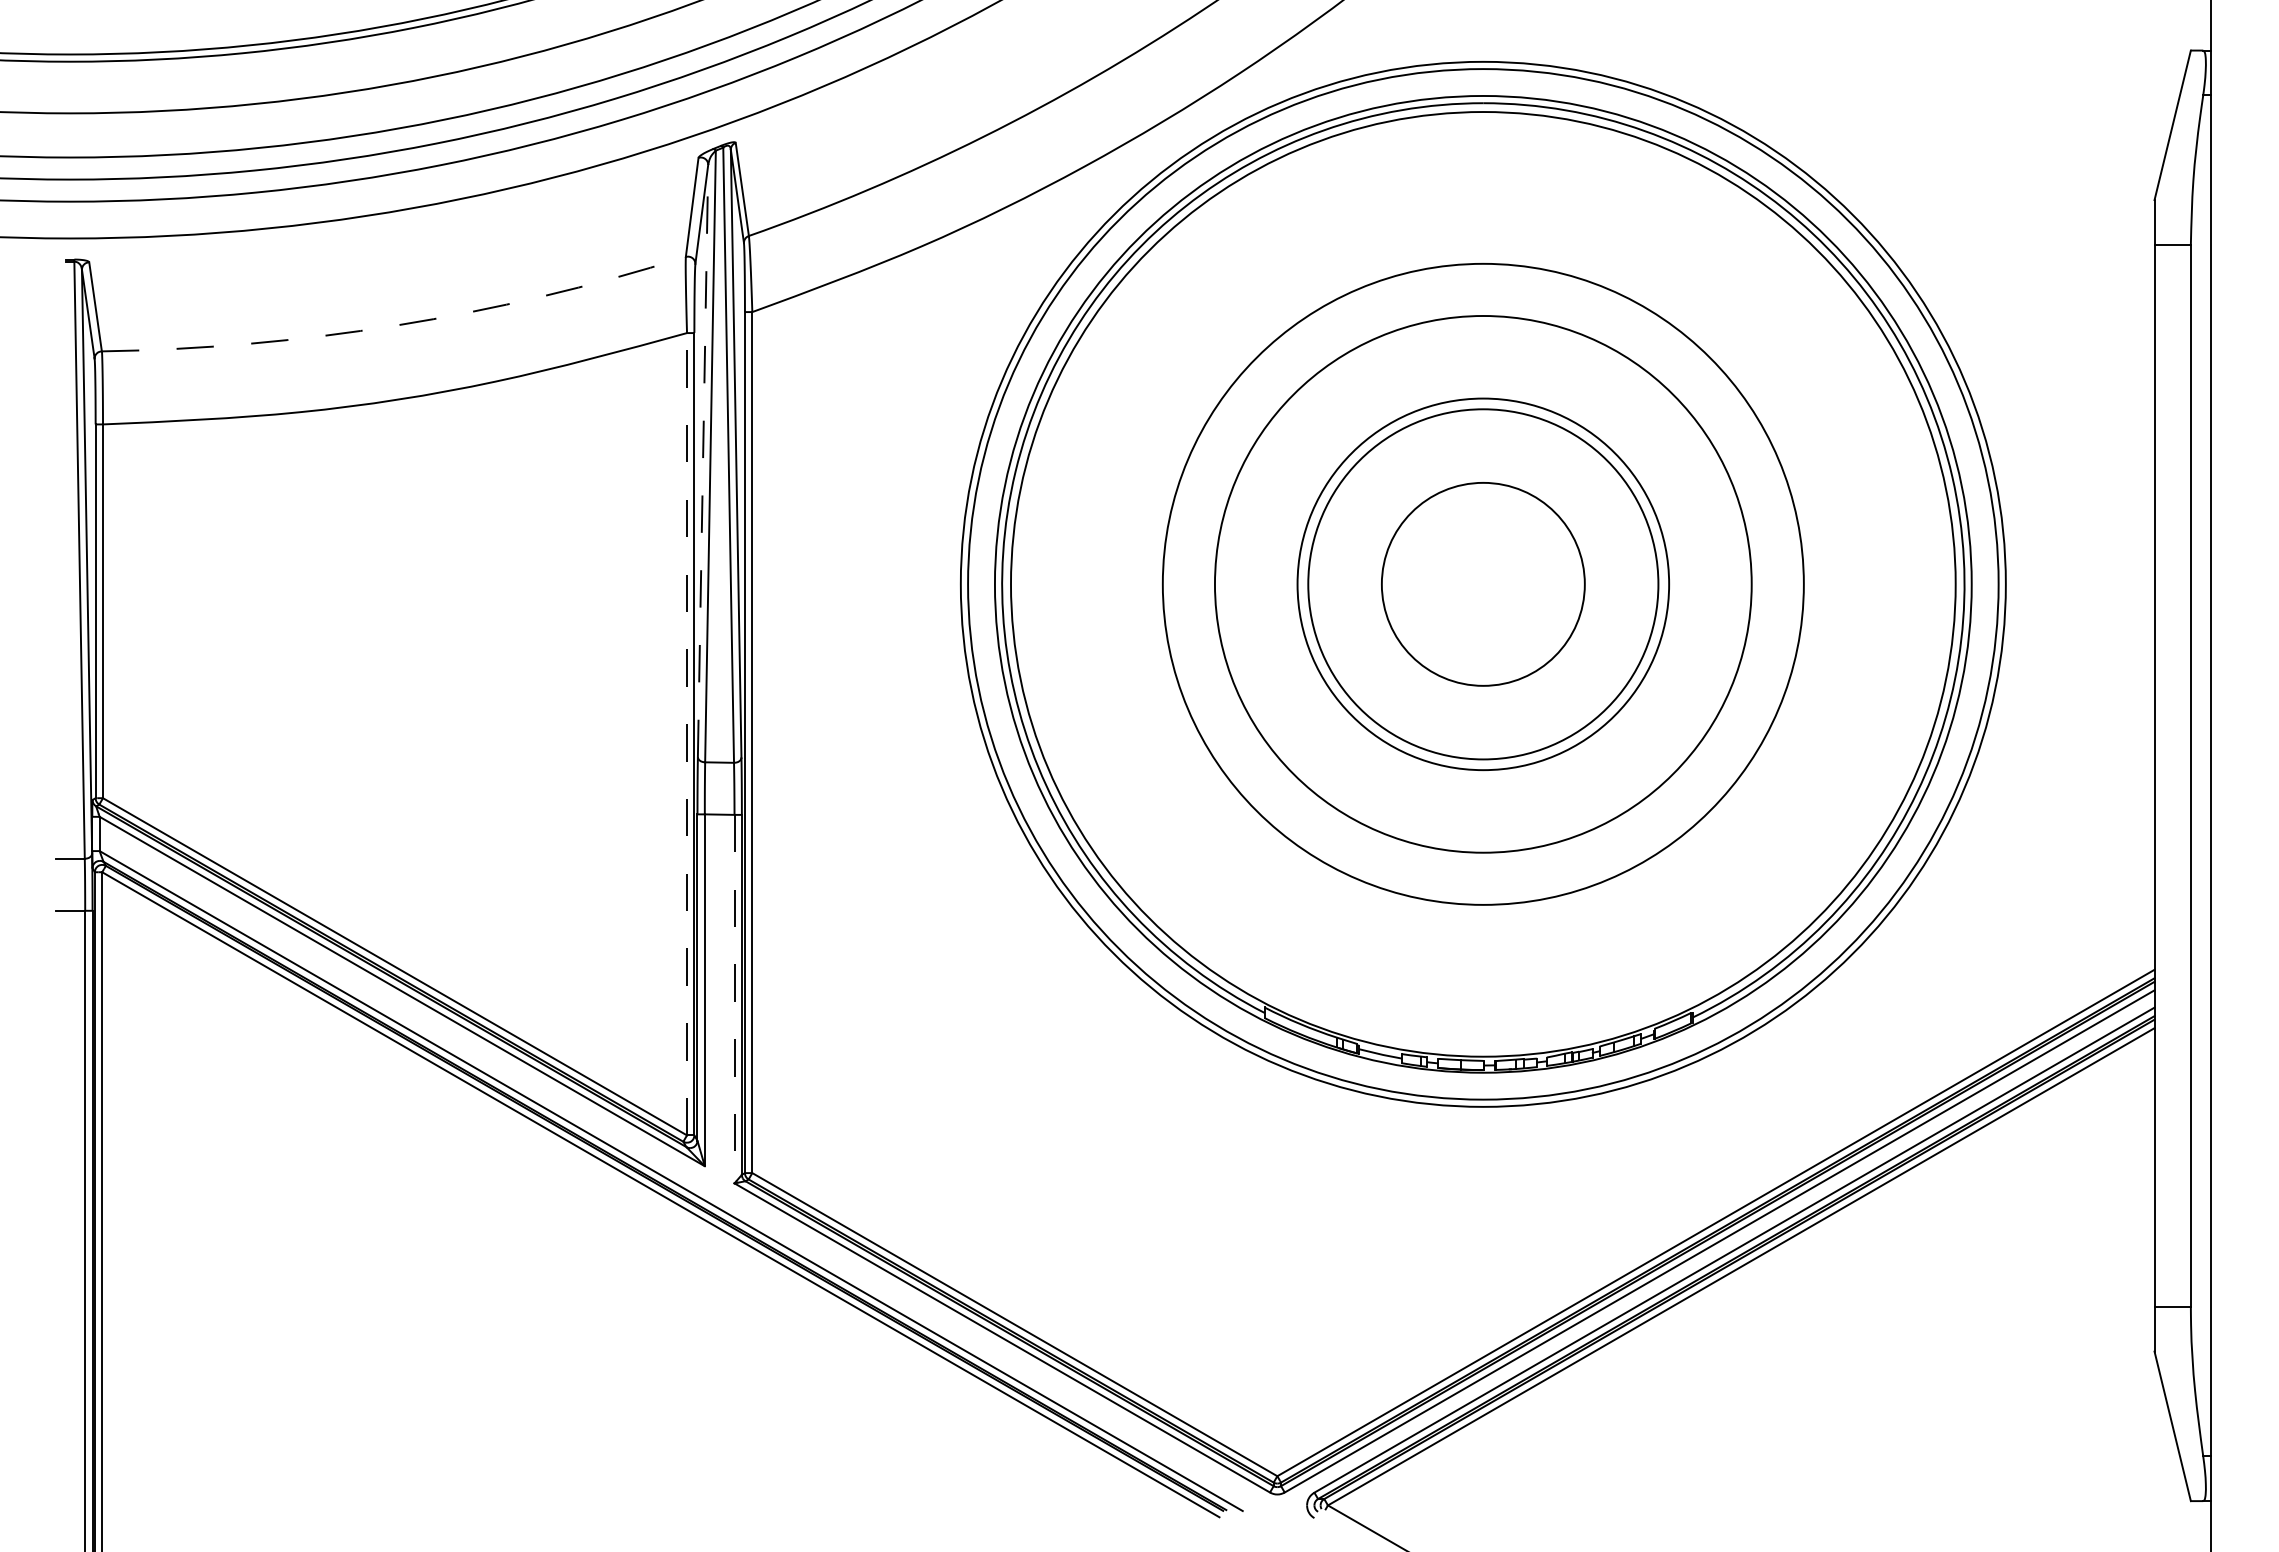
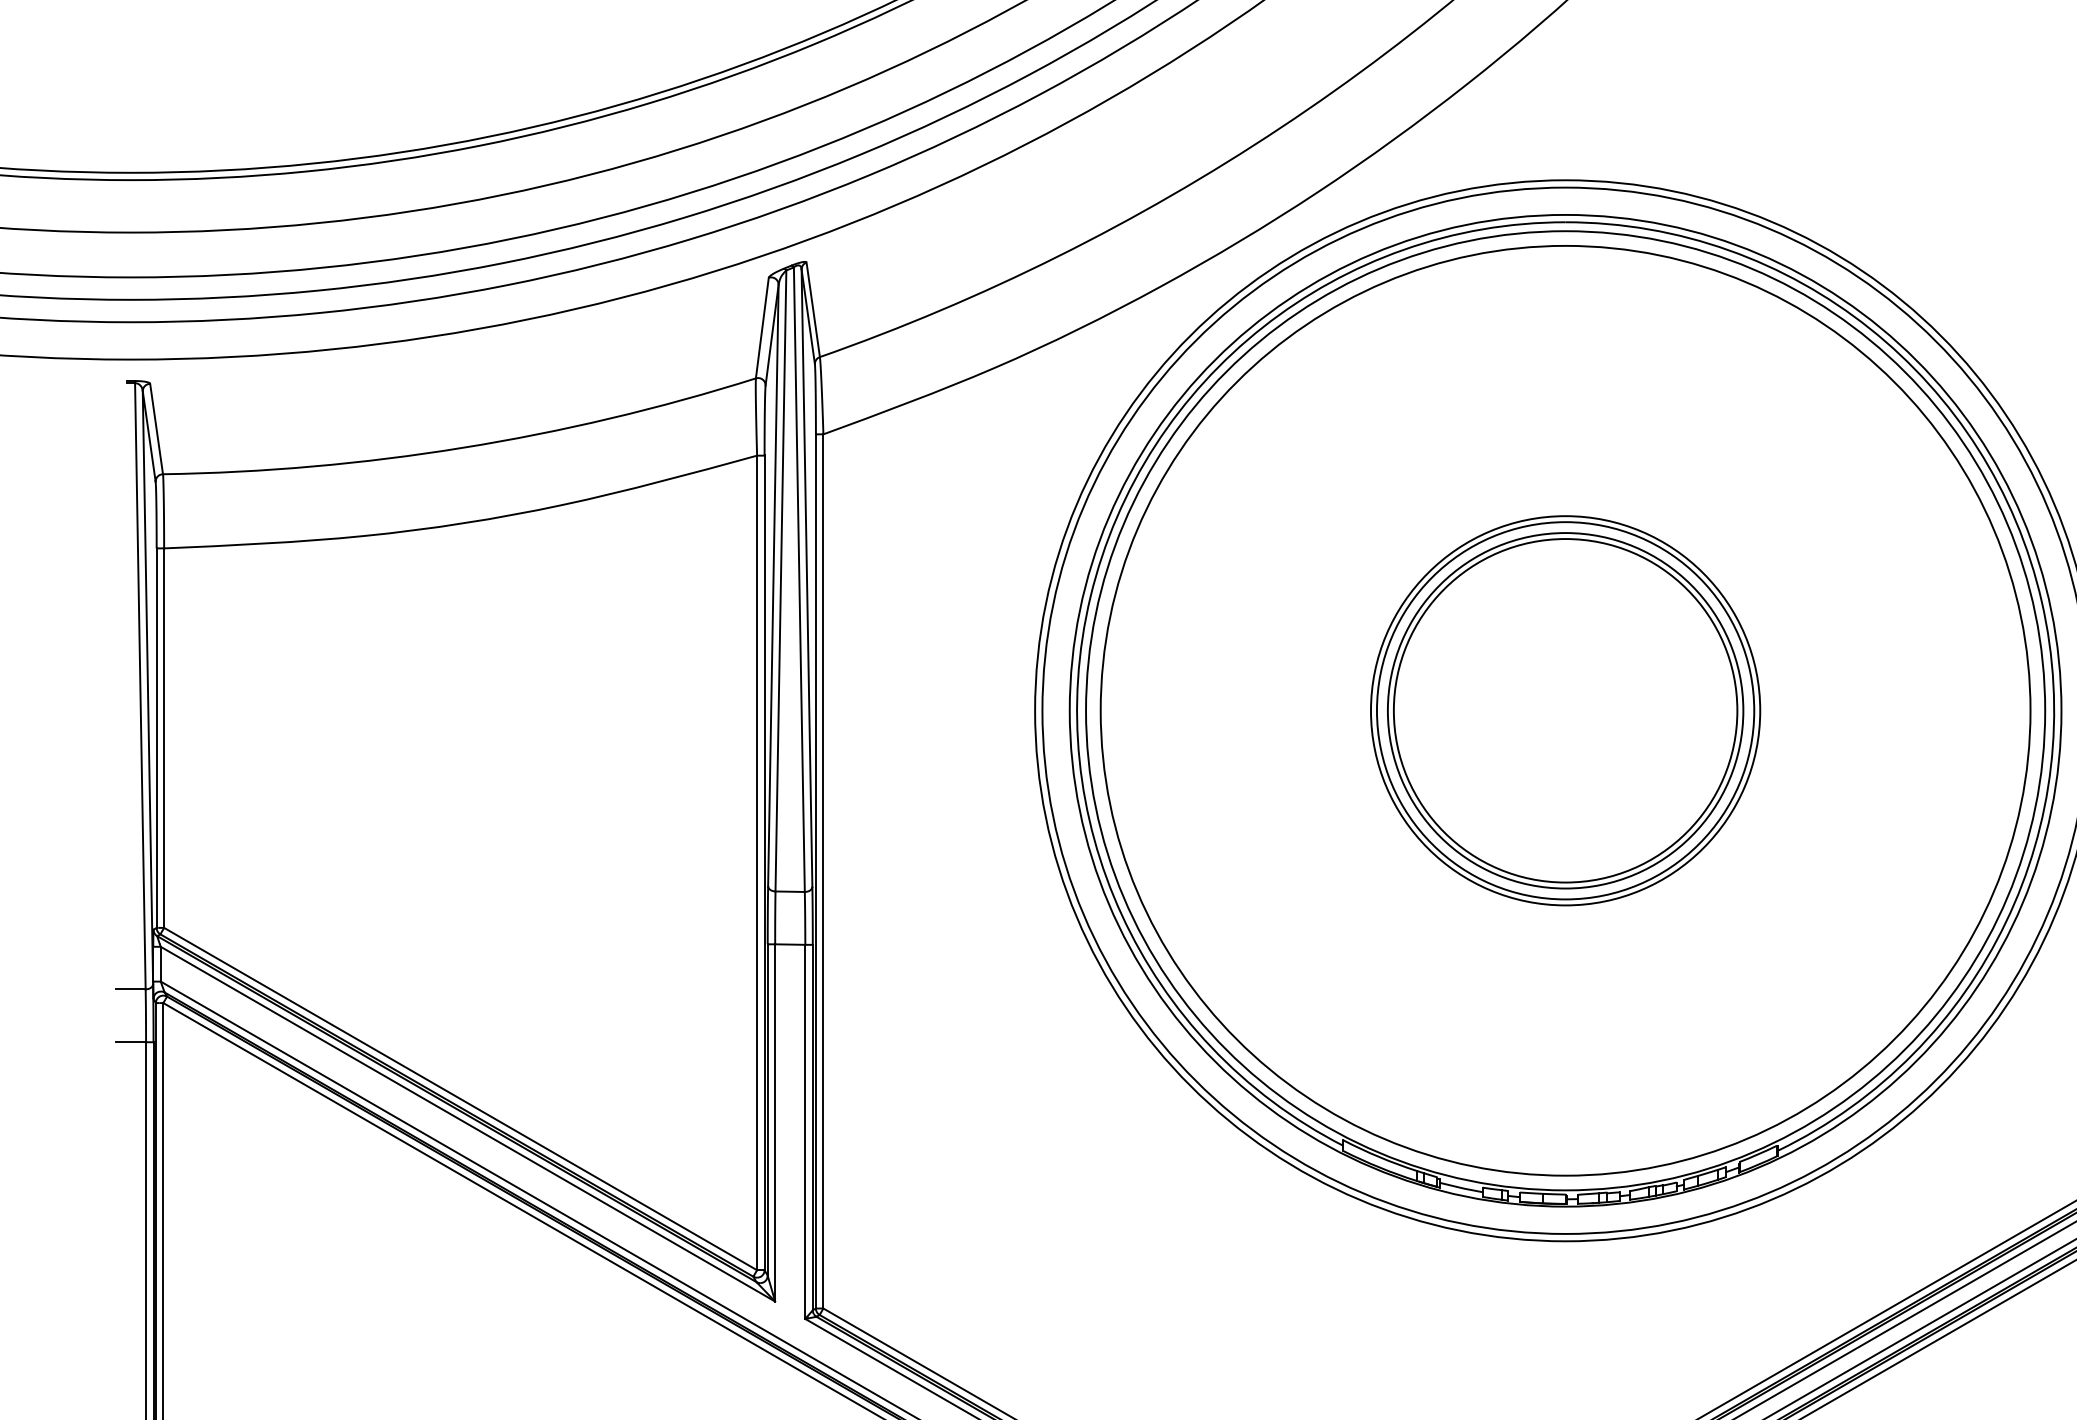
arc: (397, 325) -> (463, 447), dashed -> solid
line: (703, 460) -> (773, 585), dashed -> solid
circle: (1483, 584) -> (1565, 710), size x0.71
circle: (1483, 584) -> (1565, 710), size x1.43
circle: (1483, 584) -> (1565, 710), size x1.67
line: (687, 733) -> (757, 862), dashed -> solid
line: (734, 999) -> (805, 1132), dashed -> solid

